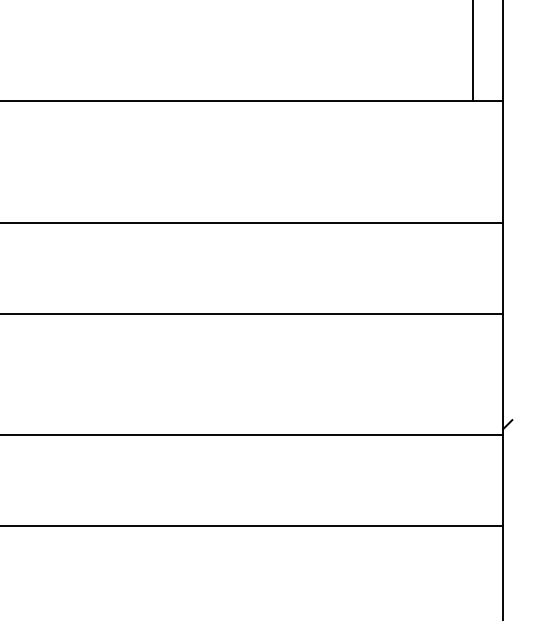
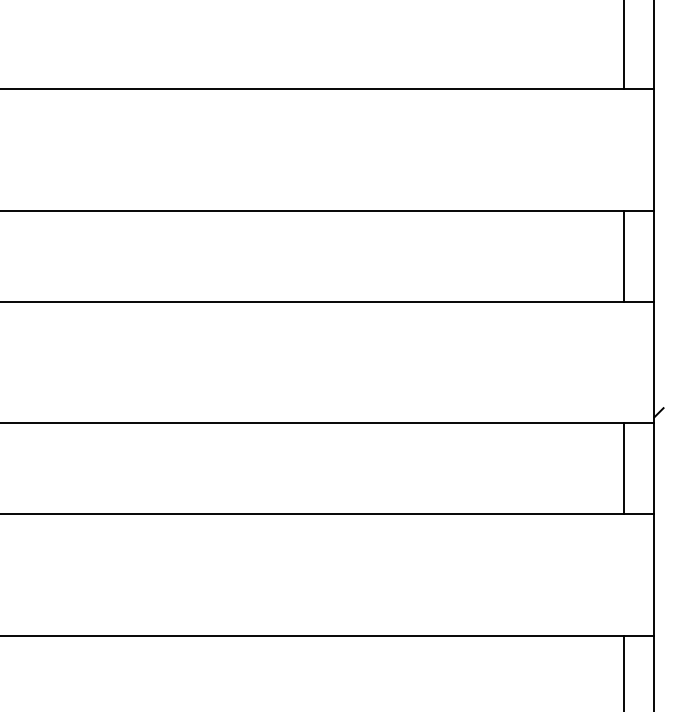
line: (473, 267) -> (624, 255), added
line: (473, 480) -> (624, 468), added

